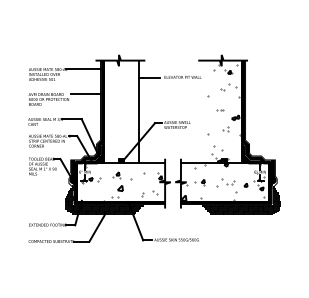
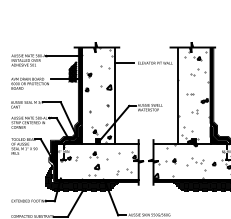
hatch: (94, 86) -> (72, 71), added
hatch: (120, 111) -> (97, 95), added
line: (206, 111) -> (177, 95), added

